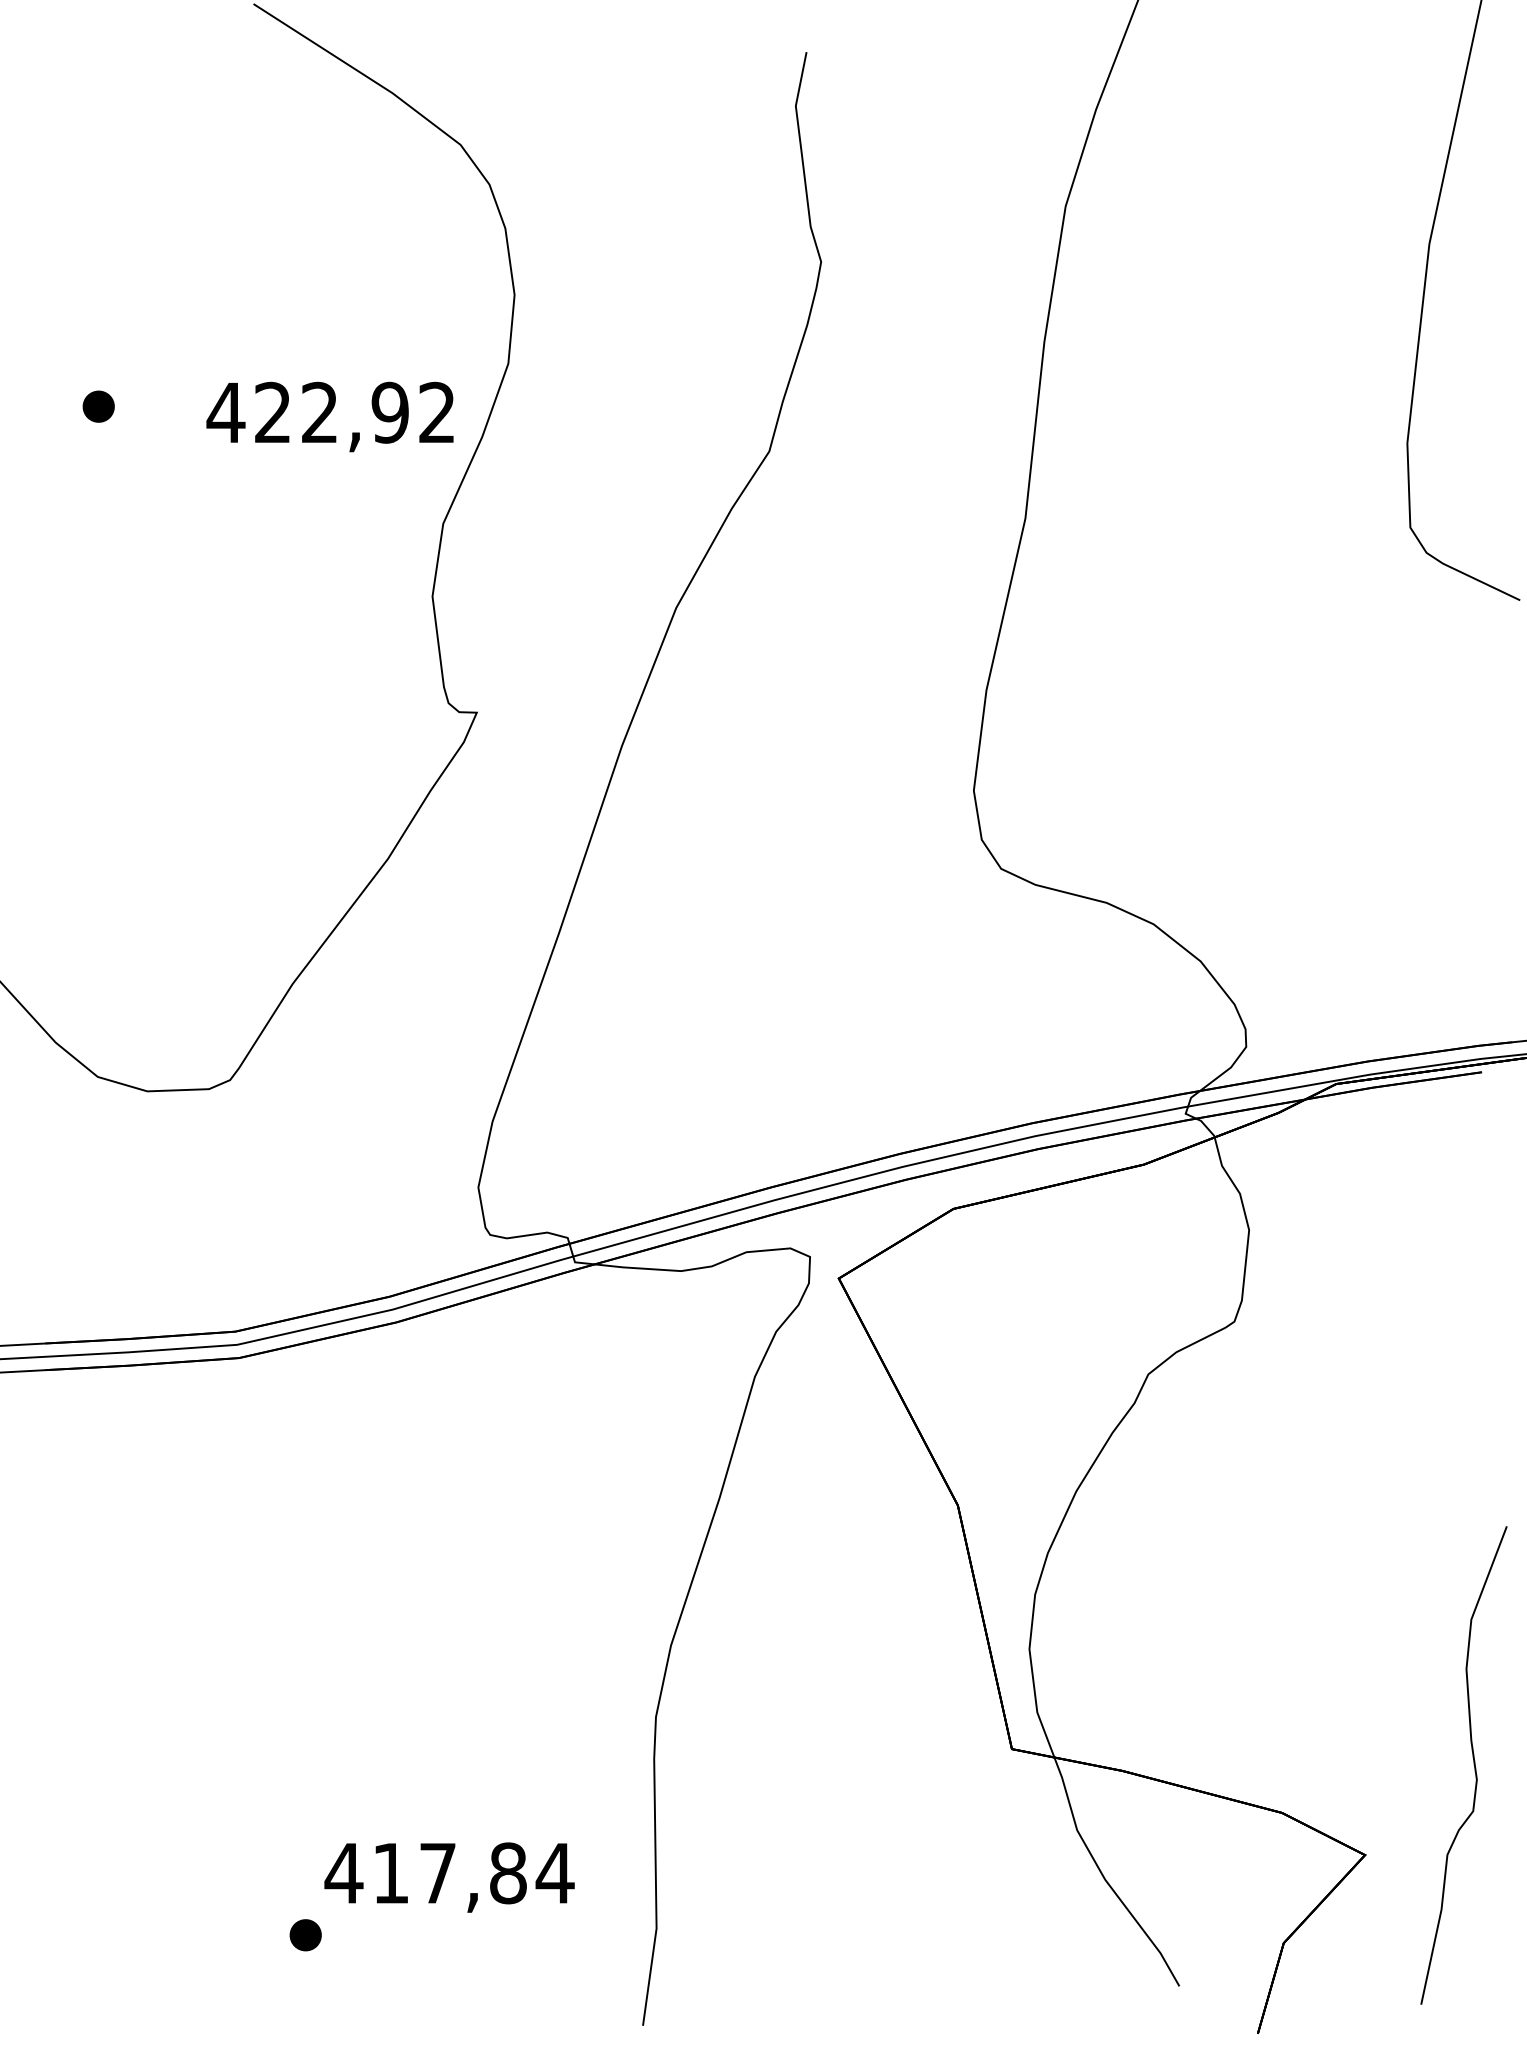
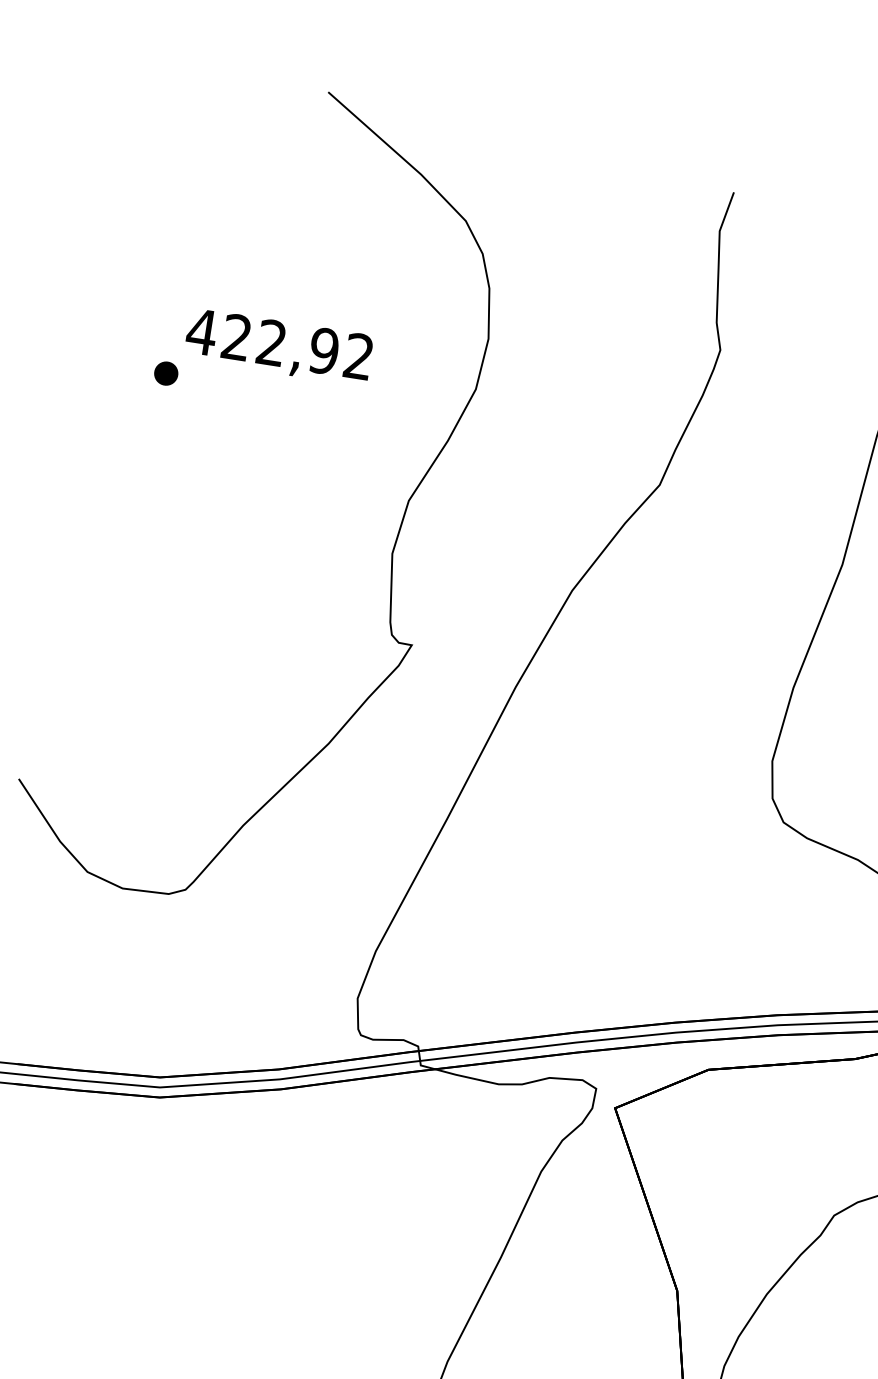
text: (329, 416) -> (278, 346), moved

